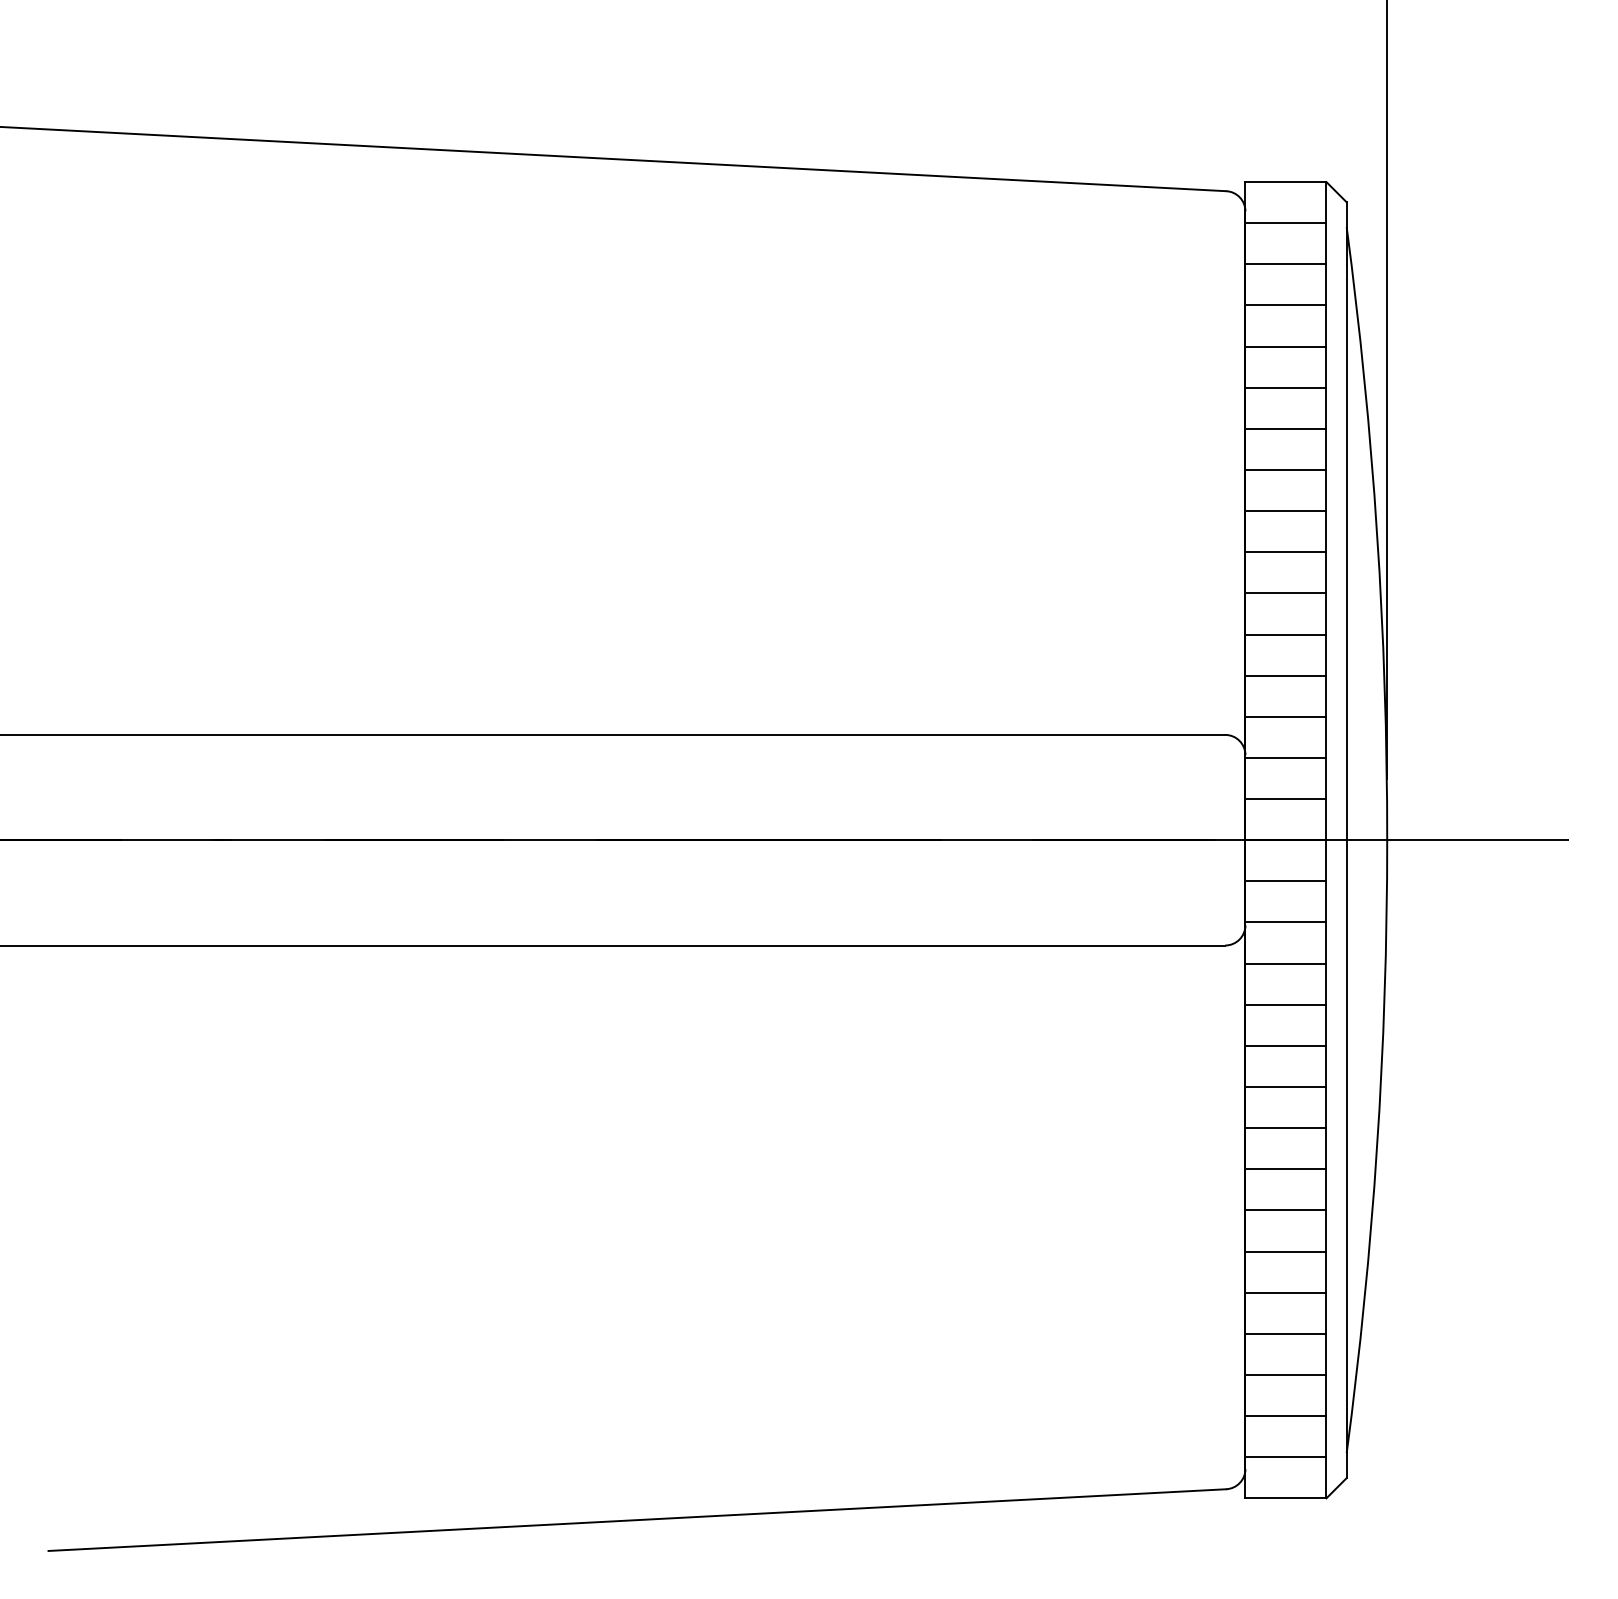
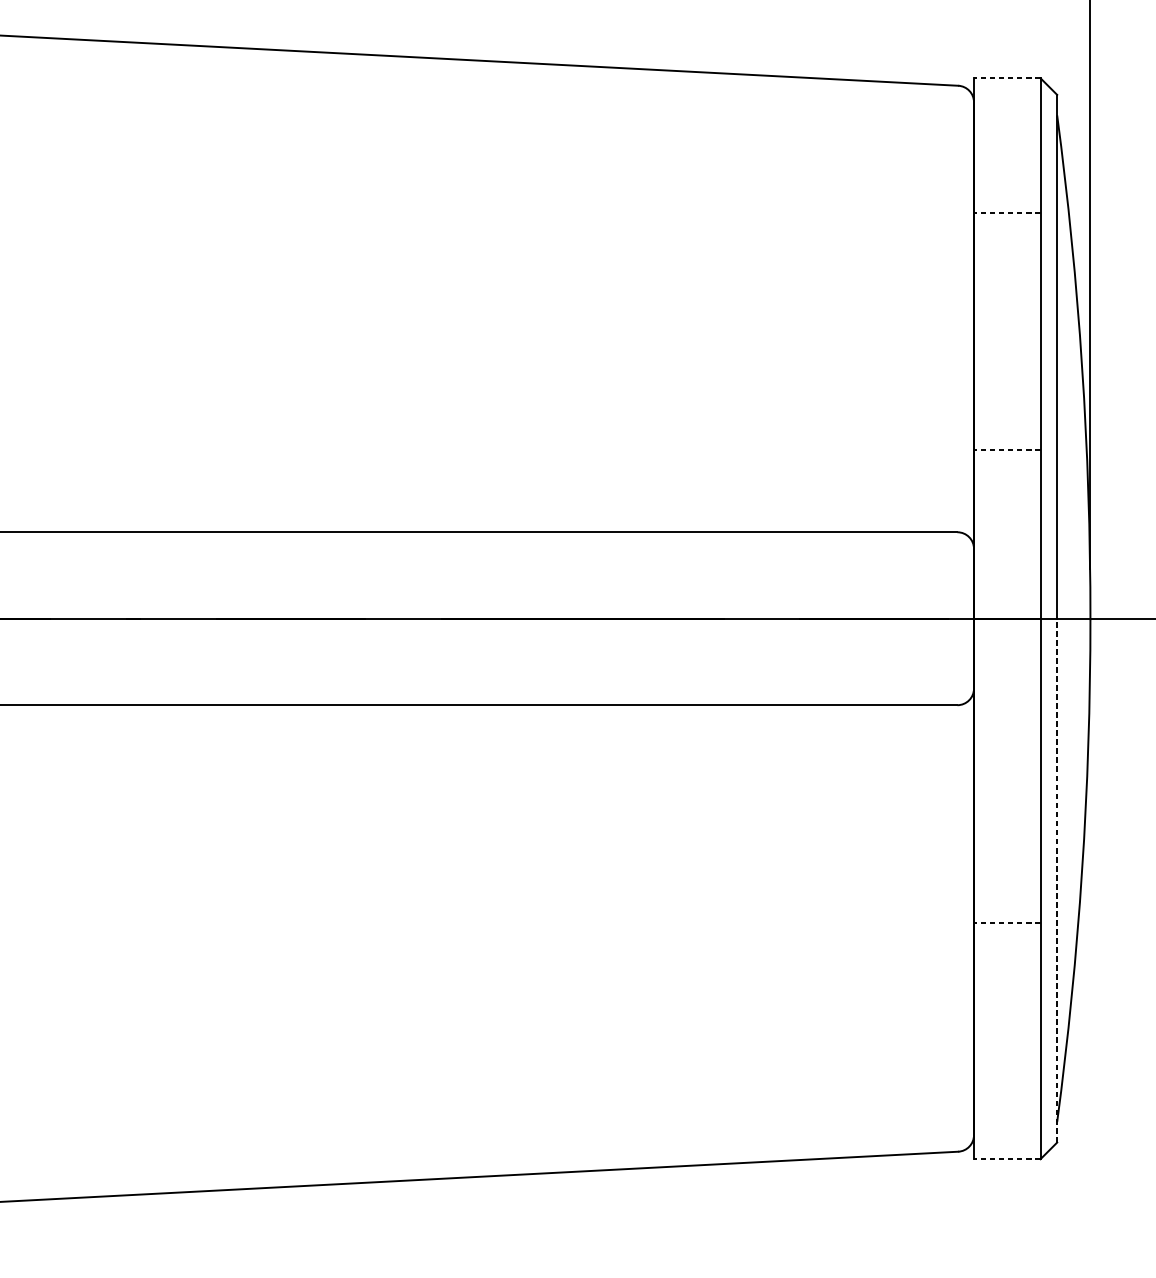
line: (1285, 182) -> (1006, 78), solid -> dashed
line: (1285, 223) -> (1006, 112), removed
line: (1285, 264) -> (1006, 145), removed
line: (1285, 305) -> (1006, 179), removed
line: (1285, 346) -> (1006, 213), solid -> dashed
line: (1285, 387) -> (1006, 246), removed
line: (1285, 428) -> (1006, 280), removed
line: (1285, 470) -> (1006, 315), removed
line: (1285, 511) -> (1006, 348), removed
line: (1285, 552) -> (1006, 382), removed
line: (1285, 593) -> (1006, 416), removed
line: (1285, 634) -> (1006, 449), solid -> dashed
line: (1285, 675) -> (1006, 483), removed
line: (1285, 716) -> (1006, 517), removed
line: (1285, 757) -> (1006, 550), removed
line: (1285, 799) -> (1006, 585), removed
line: (1285, 881) -> (1006, 652), removed
line: (1285, 922) -> (1006, 686), removed
line: (1285, 963) -> (1006, 719), removed
line: (1285, 1004) -> (1006, 753), removed
line: (1285, 1045) -> (1006, 787), removed
line: (1285, 1087) -> (1006, 821), removed
line: (1285, 1128) -> (1006, 855), removed
line: (1346, 1159) -> (1057, 880), solid -> dashed
line: (1285, 1169) -> (1006, 889), removed
line: (1285, 1210) -> (1006, 922), solid -> dashed
line: (1285, 1251) -> (1006, 956), removed
line: (1285, 1292) -> (1006, 990), removed
line: (1285, 1333) -> (1006, 1023), removed
line: (1285, 1374) -> (1006, 1057), removed
line: (1285, 1416) -> (1006, 1091), removed
line: (1285, 1457) -> (1006, 1125), removed
line: (1285, 1498) -> (1006, 1159), solid -> dashed

